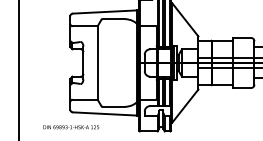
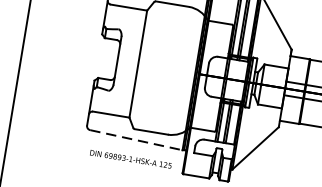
line: (104, 113) -> (136, 139), solid -> dashed
text: (70, 127) -> (129, 159), moved

